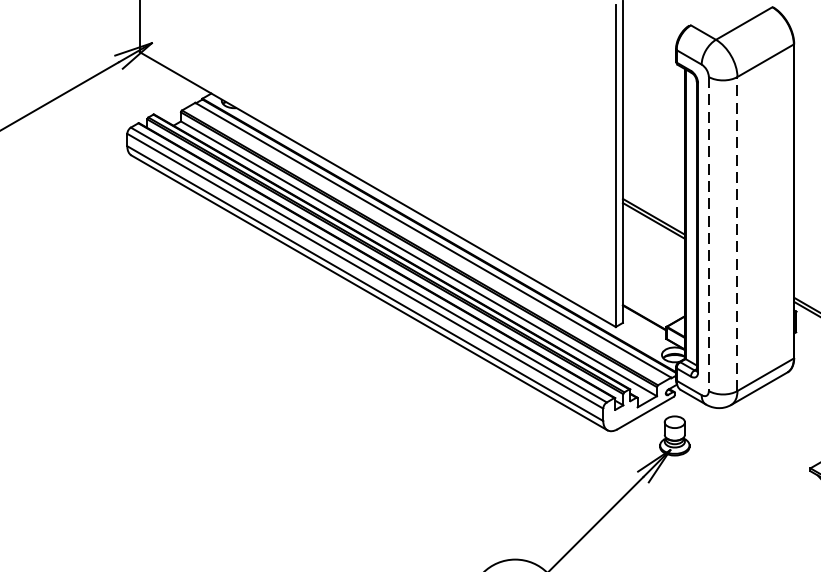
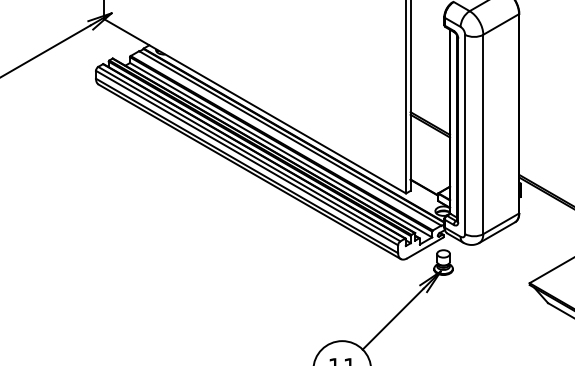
line: (709, 234) -> (465, 134), dashed -> solid
line: (737, 234) -> (483, 134), dashed -> solid

